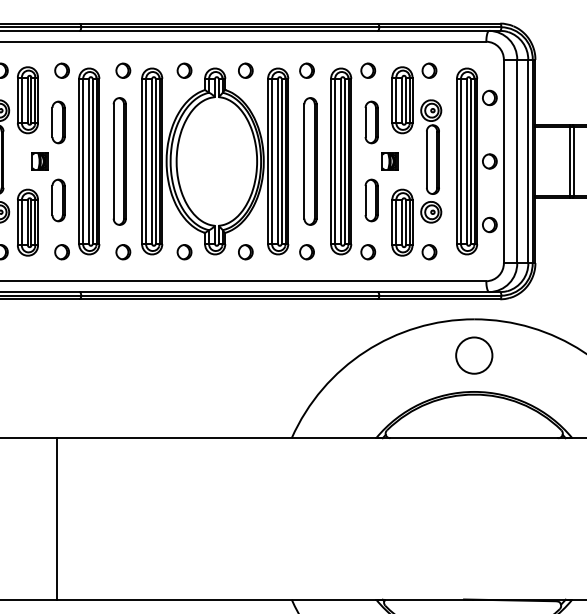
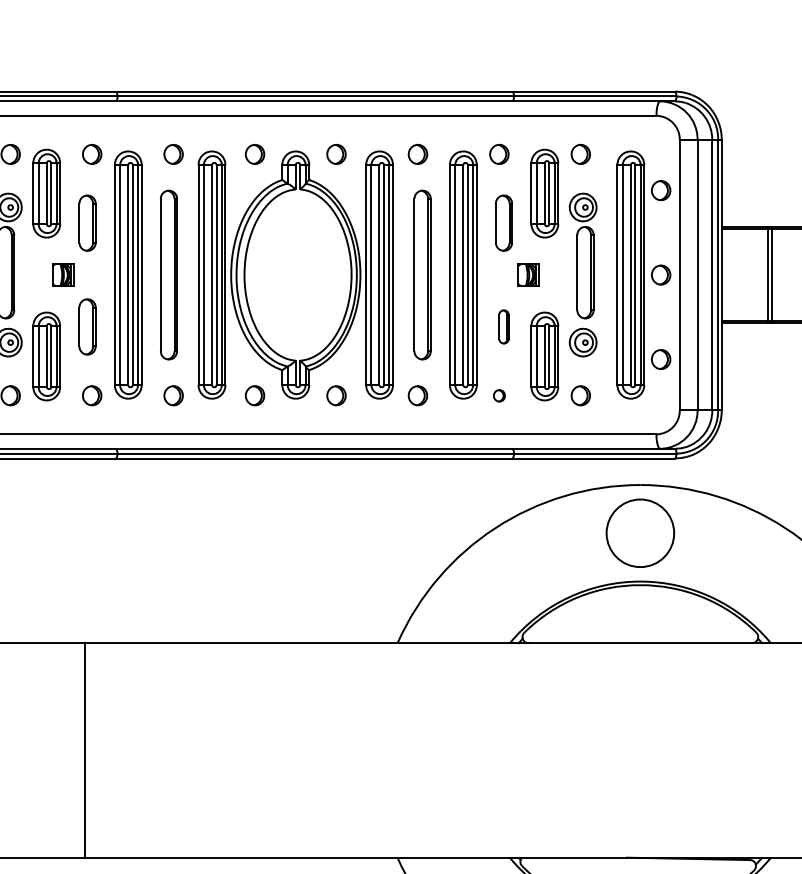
part: (371, 200) -> (503, 326), size x0.6
part: (368, 252) -> (499, 395), size x0.6
circle: (474, 355) -> (640, 533), size x1.4

